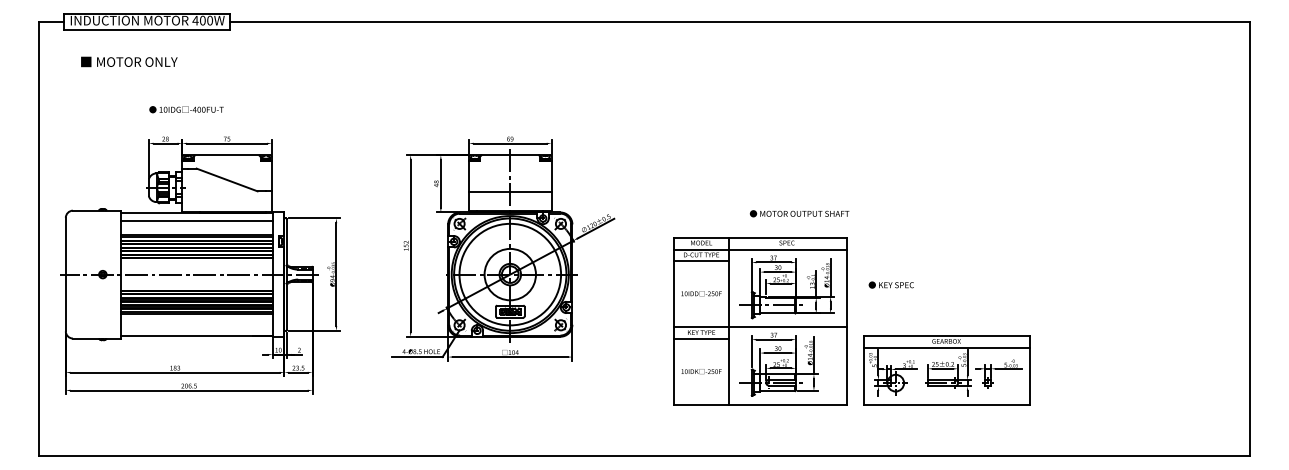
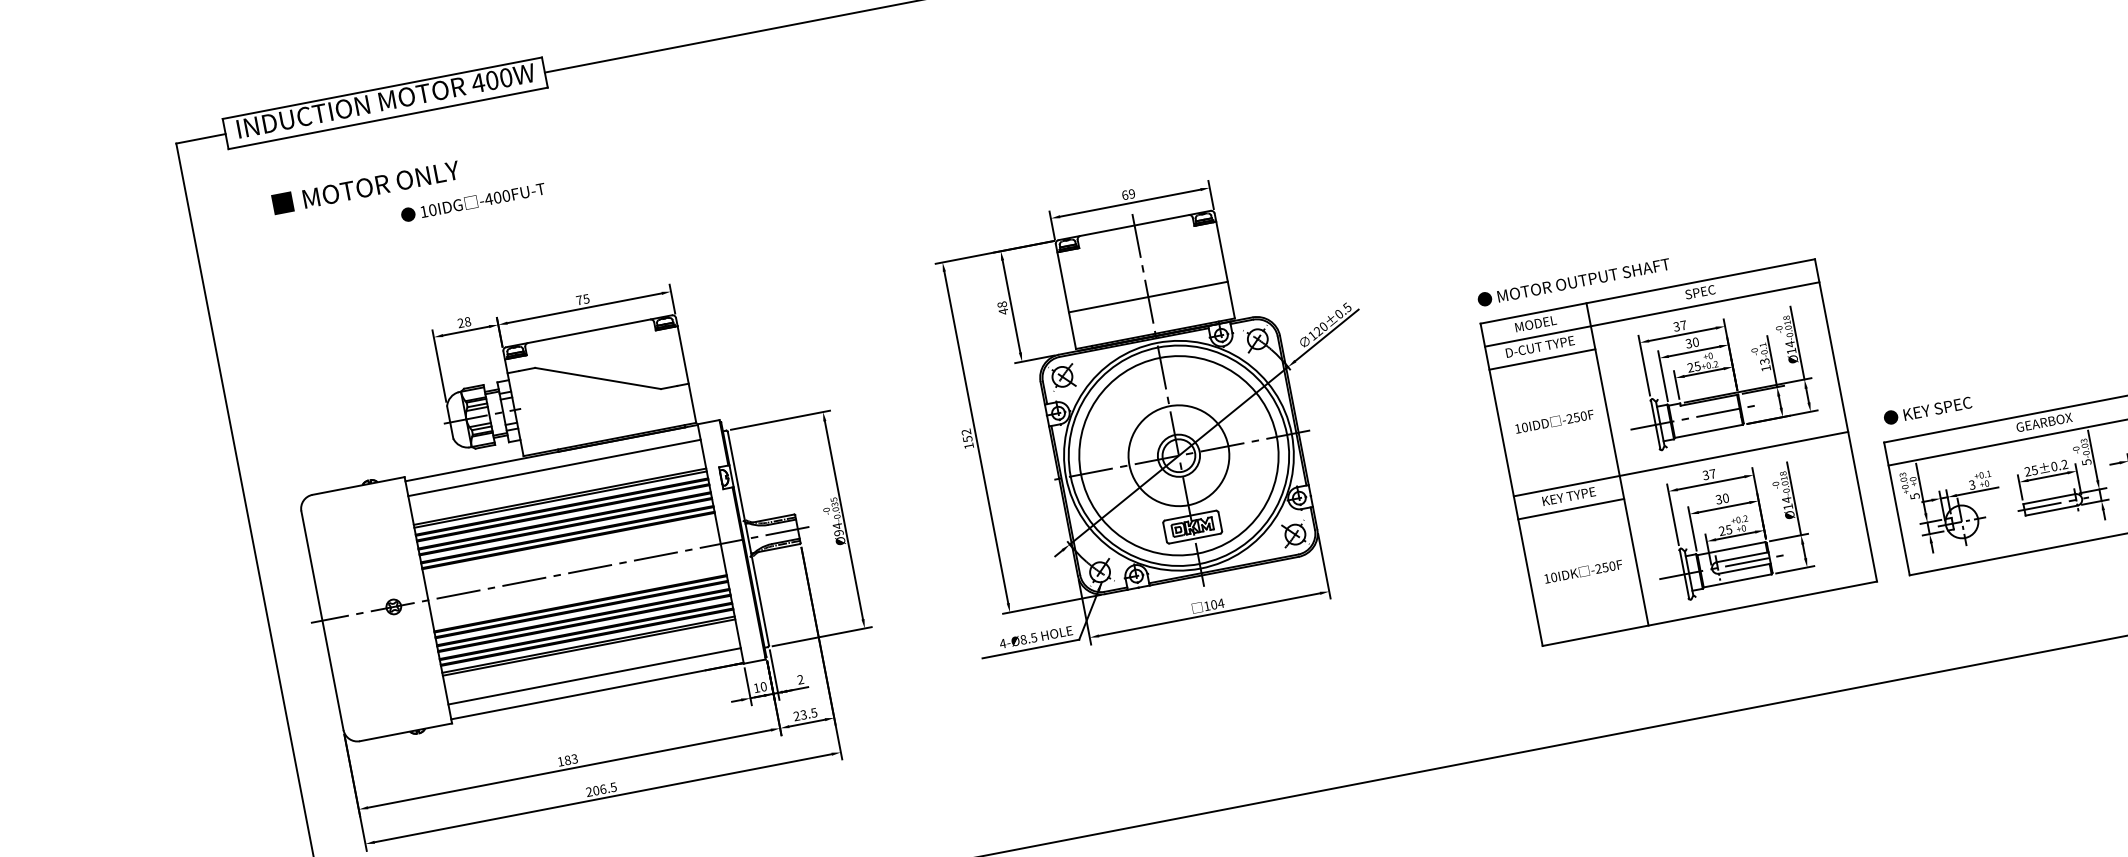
text: (186, 109) -> (472, 201), moved
text: (799, 213) -> (1573, 281), moved
text: (890, 284) -> (1925, 409), moved
line: (196, 328) -> (594, 676), added

